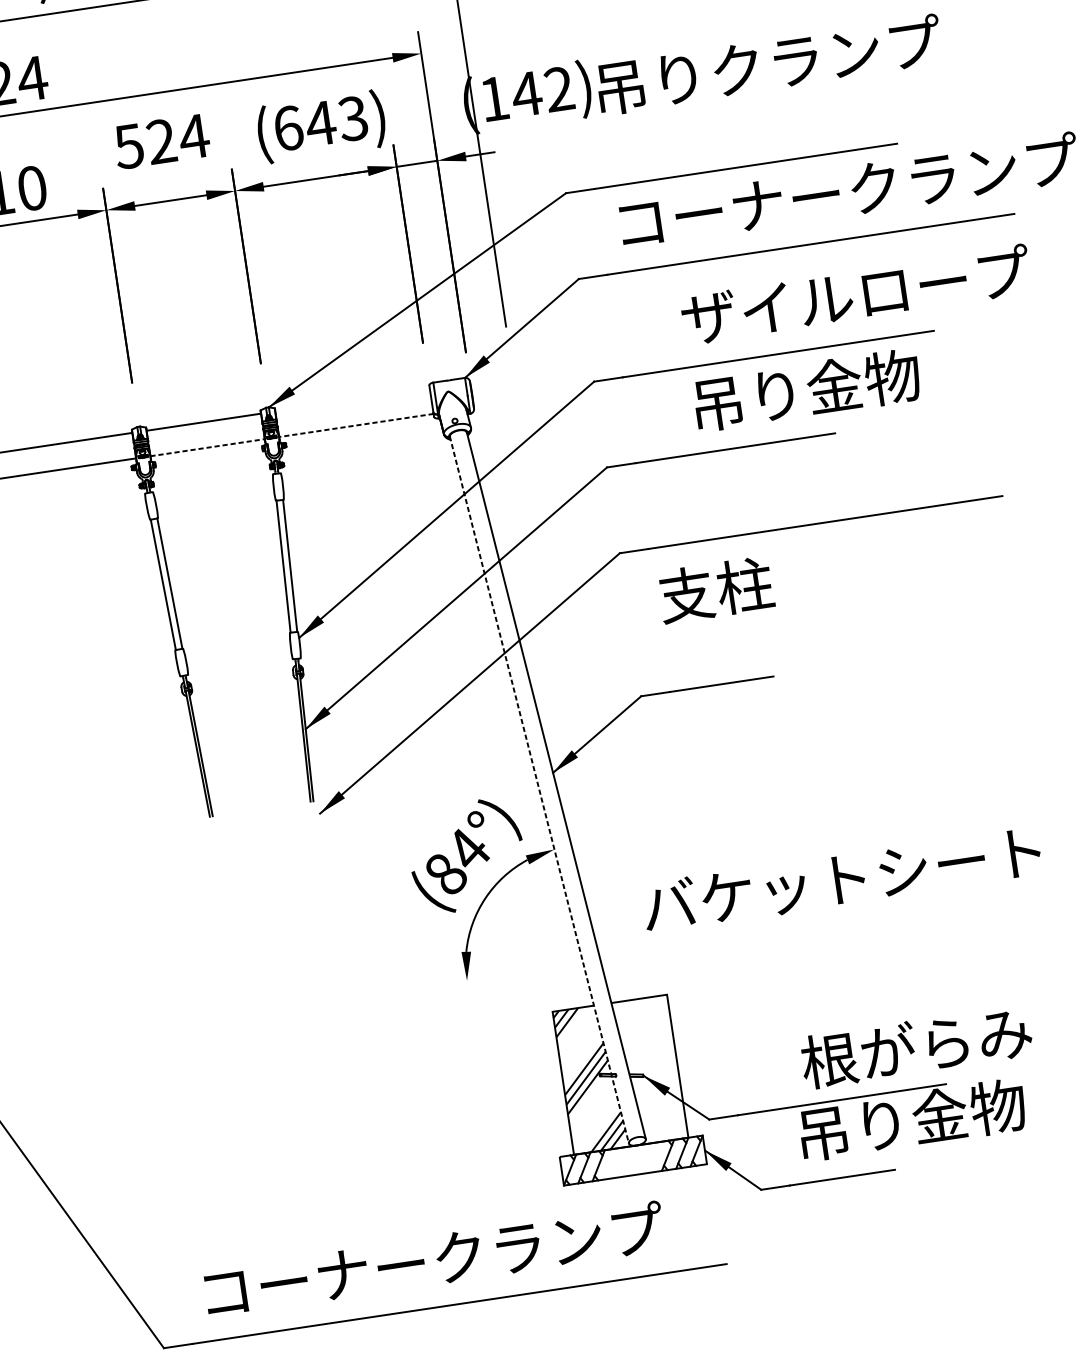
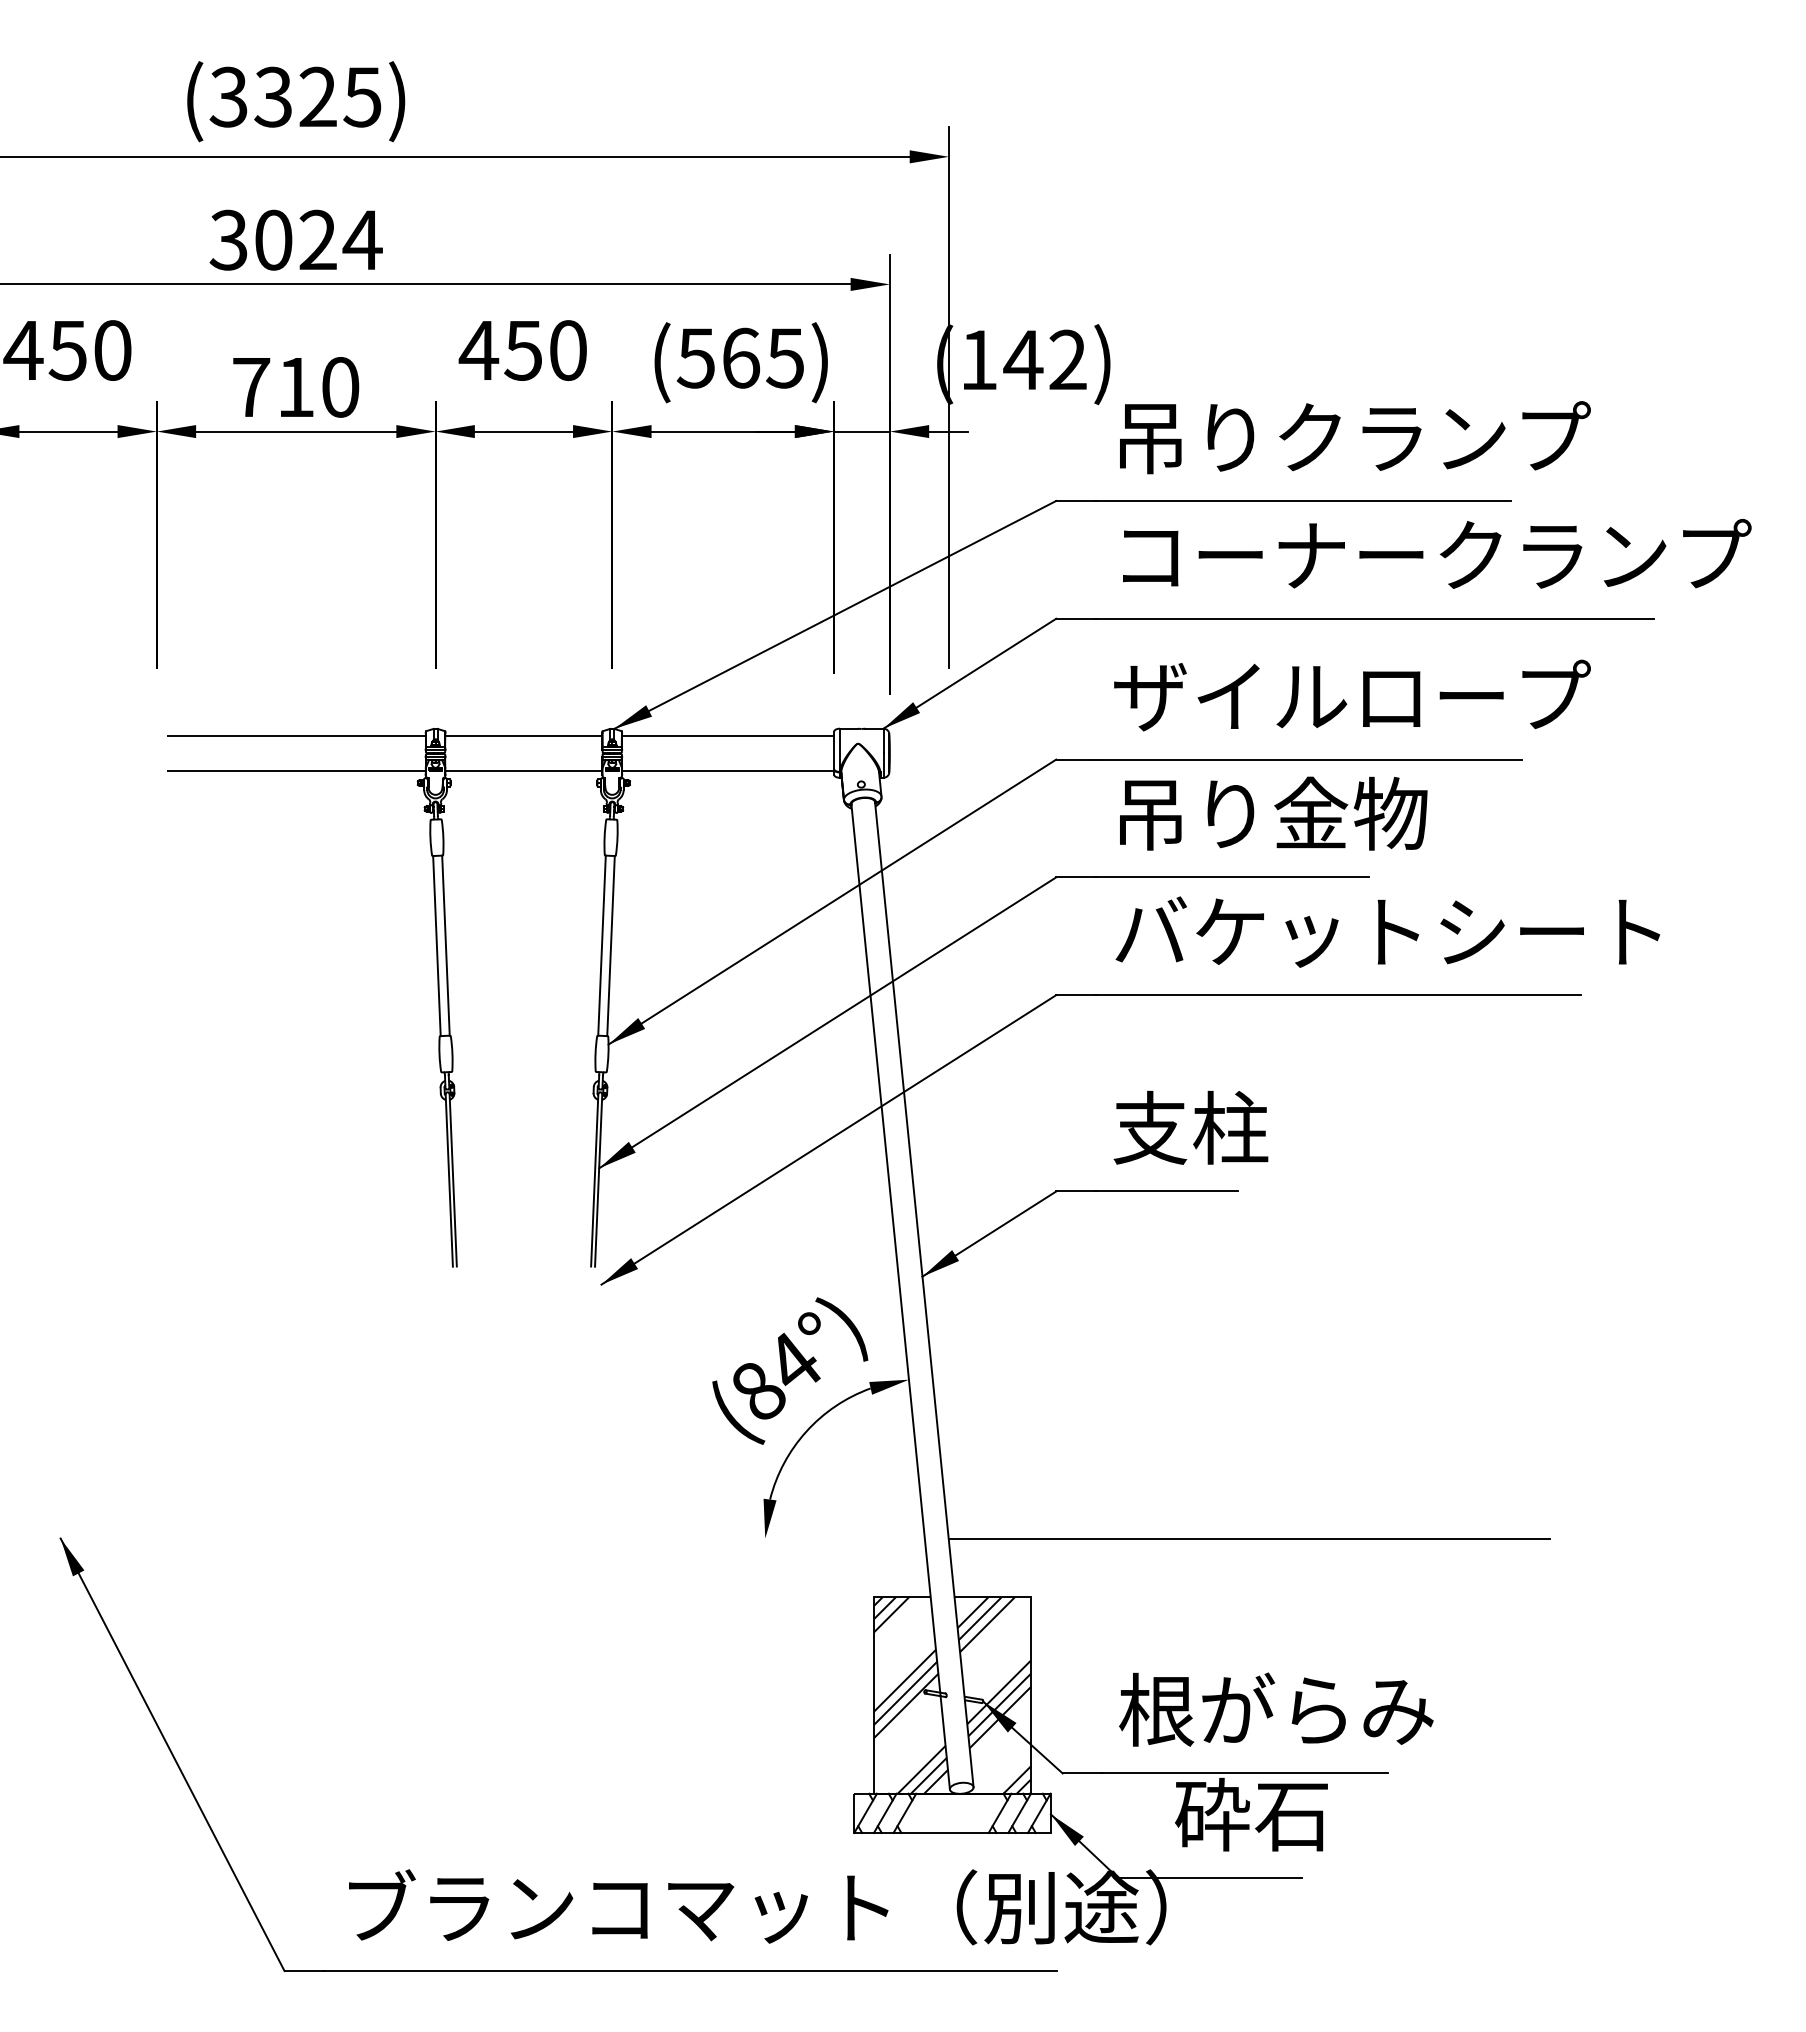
text: (769, 64) -> (1355, 437), moved
text: (319, 123) -> (739, 357), (643) -> (565)
text: (161, 141) -> (523, 350), 524 -> 450
text: (856, 294) -> (1352, 695), moved
text: (807, 389) -> (1273, 813), moved
line: (352, 399) -> (728, 735), added
line: (355, 425) -> (727, 770), dashed -> solid
line: (207, 447) -> (523, 770), dashed -> solid
text: (715, 589) -> (1190, 1127), moved
line: (539, 790) -> (900, 1297), dashed -> solid
text: (841, 879) -> (1387, 931), moved
line: (819, 928) -> (1248, 1538), added
text: (916, 1046) -> (1276, 1709), moved
hatch: (650, 1070) -> (993, 1695), added
text: (910, 1120) -> (1332, 1814), 吊り金物 -> 砕石
text: (501, 1250) -> (757, 1907), コーナークランプ -> ブランコマット（別途）

